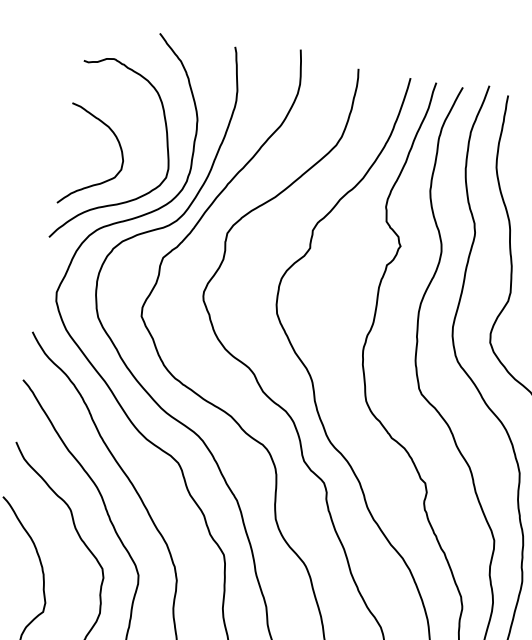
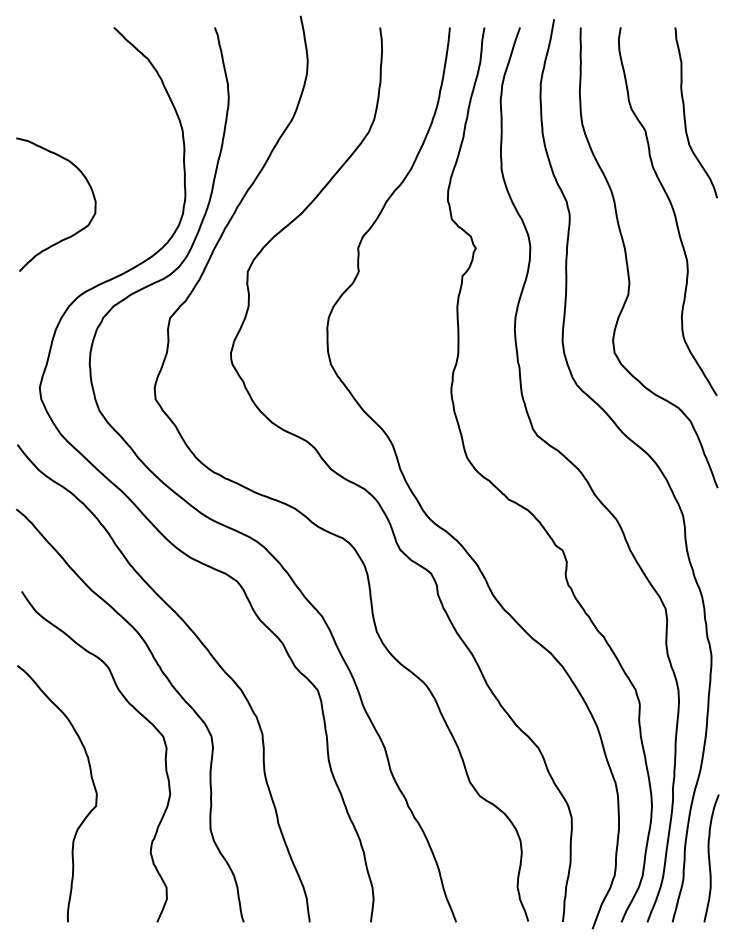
curve: (130, 199) -> (114, 250), removed

